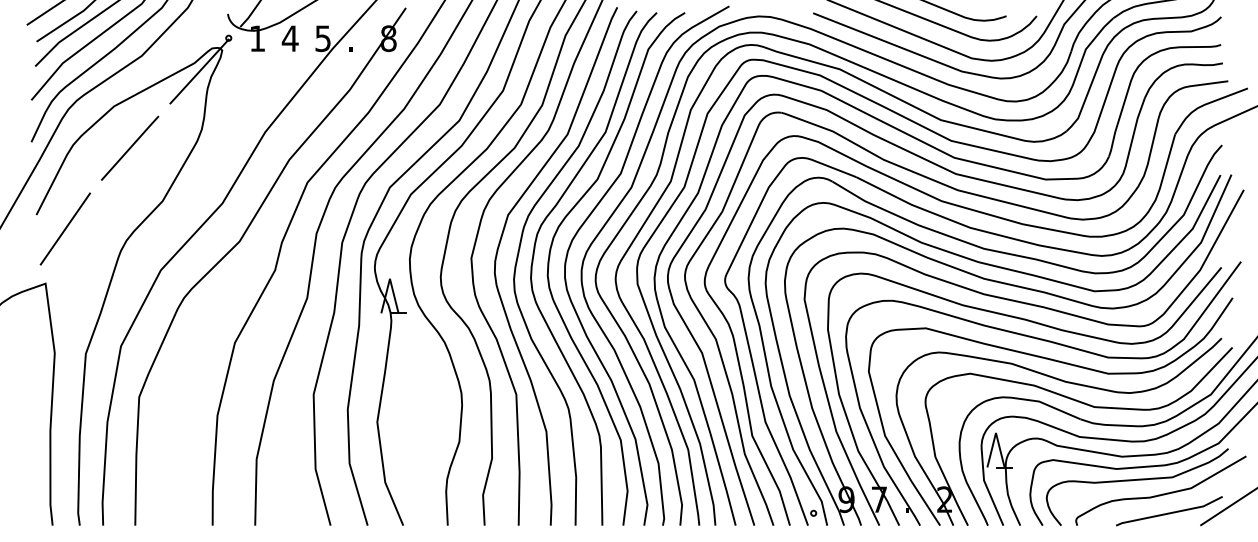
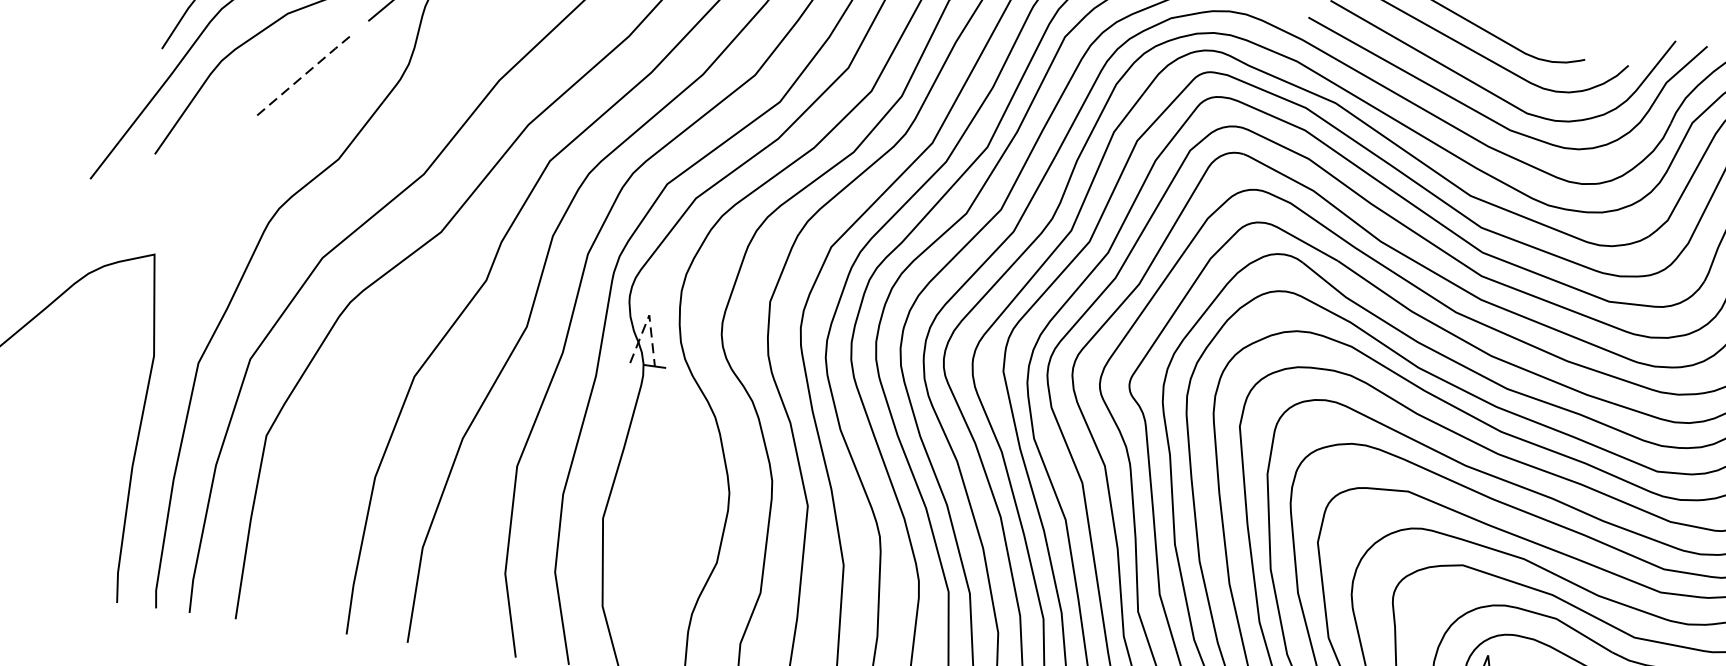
line: (130, 147) -> (303, 75), solid -> dashed
line: (65, 228) -> (193, 179), removed
line: (389, 278) -> (648, 314), solid -> dashed

